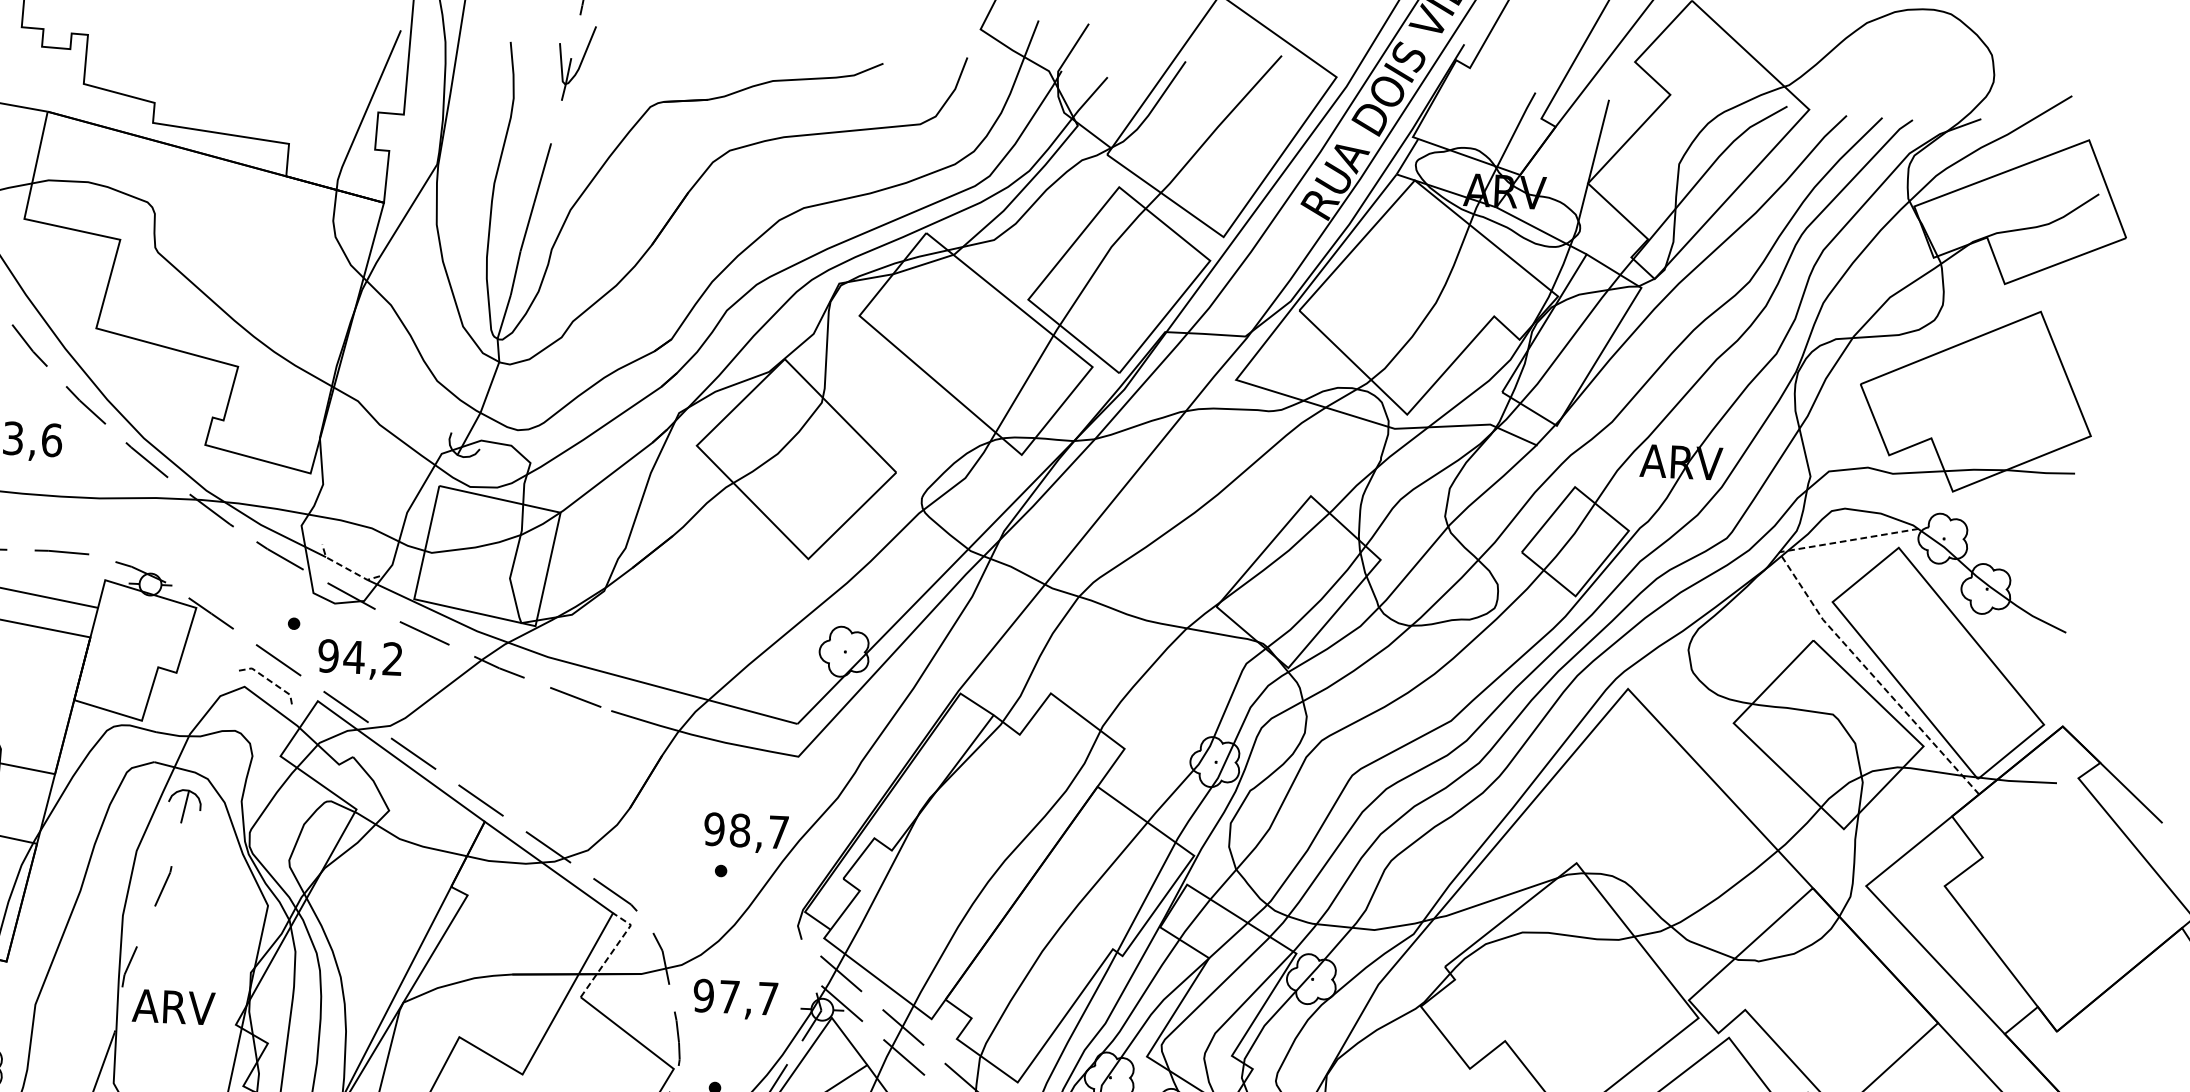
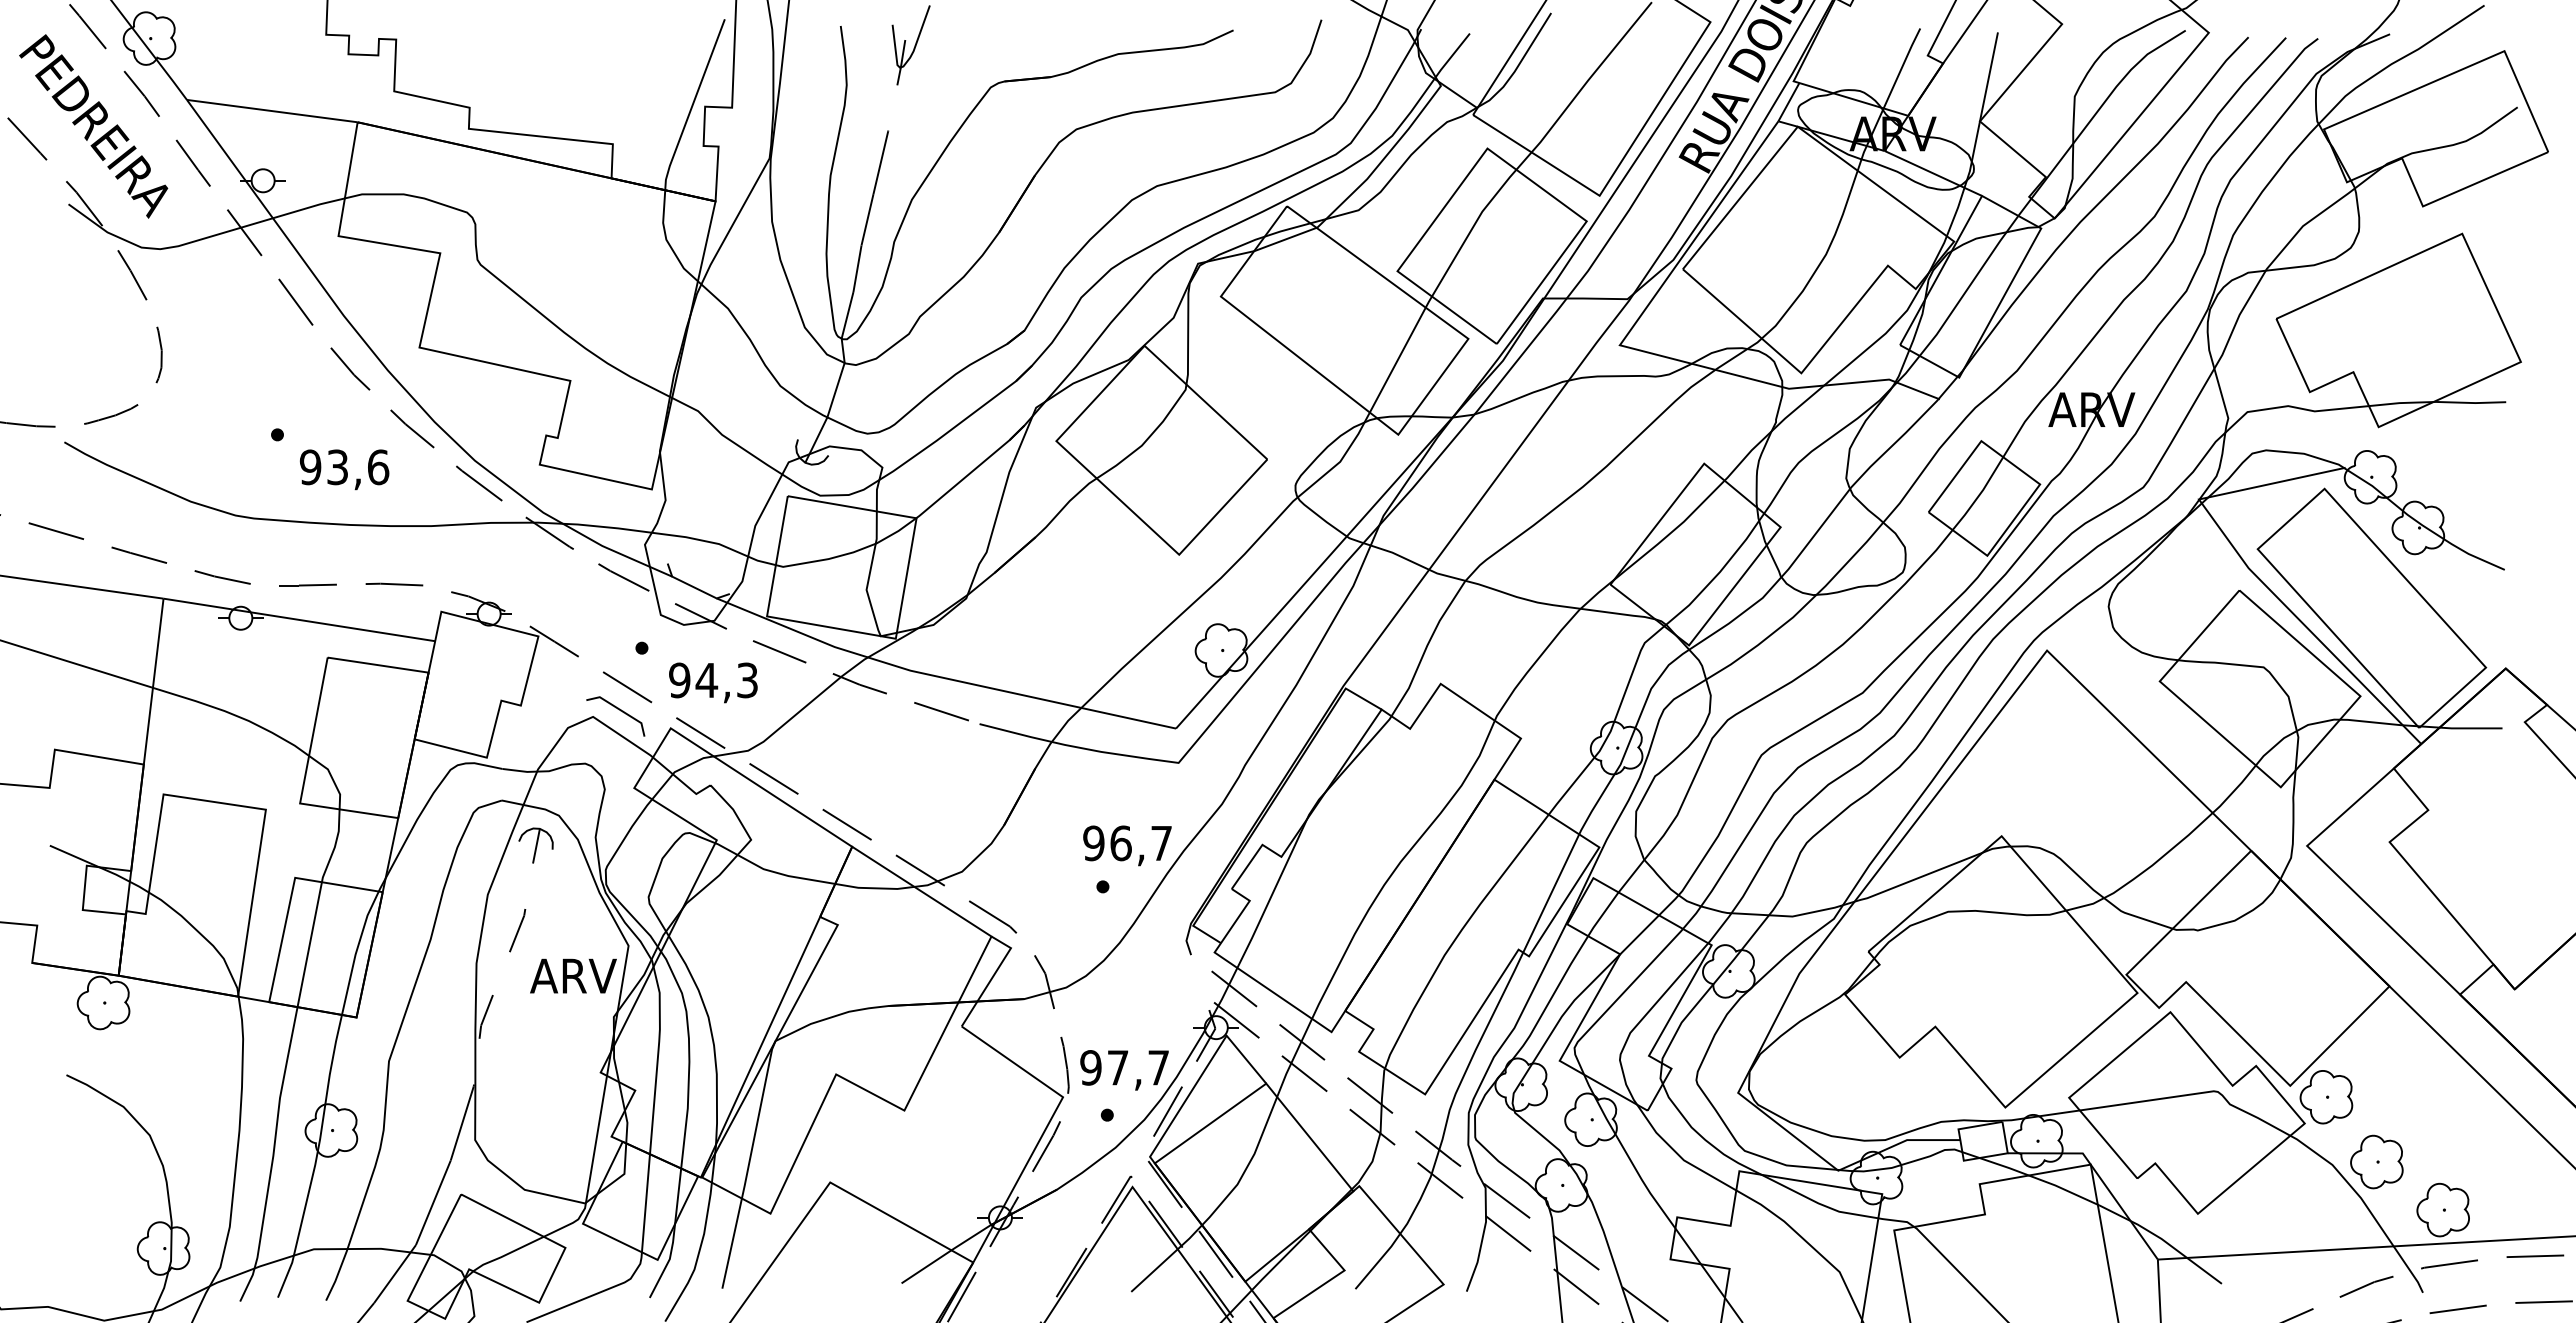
line: (346, 568) -> (694, 587), dashed -> solid
line: (1826, 623) -> (2252, 571), dashed -> solid
text: (392, 659) -> (747, 680), 94,2 -> 94,3
line: (270, 681) -> (620, 710), dashed -> solid
text: (739, 830) -> (1120, 843), 98,7 -> 96,7
line: (612, 951) -> (992, 976), dashed -> solid
text: (735, 999) -> (1124, 1070), moved
text: (173, 1006) -> (573, 975), moved

